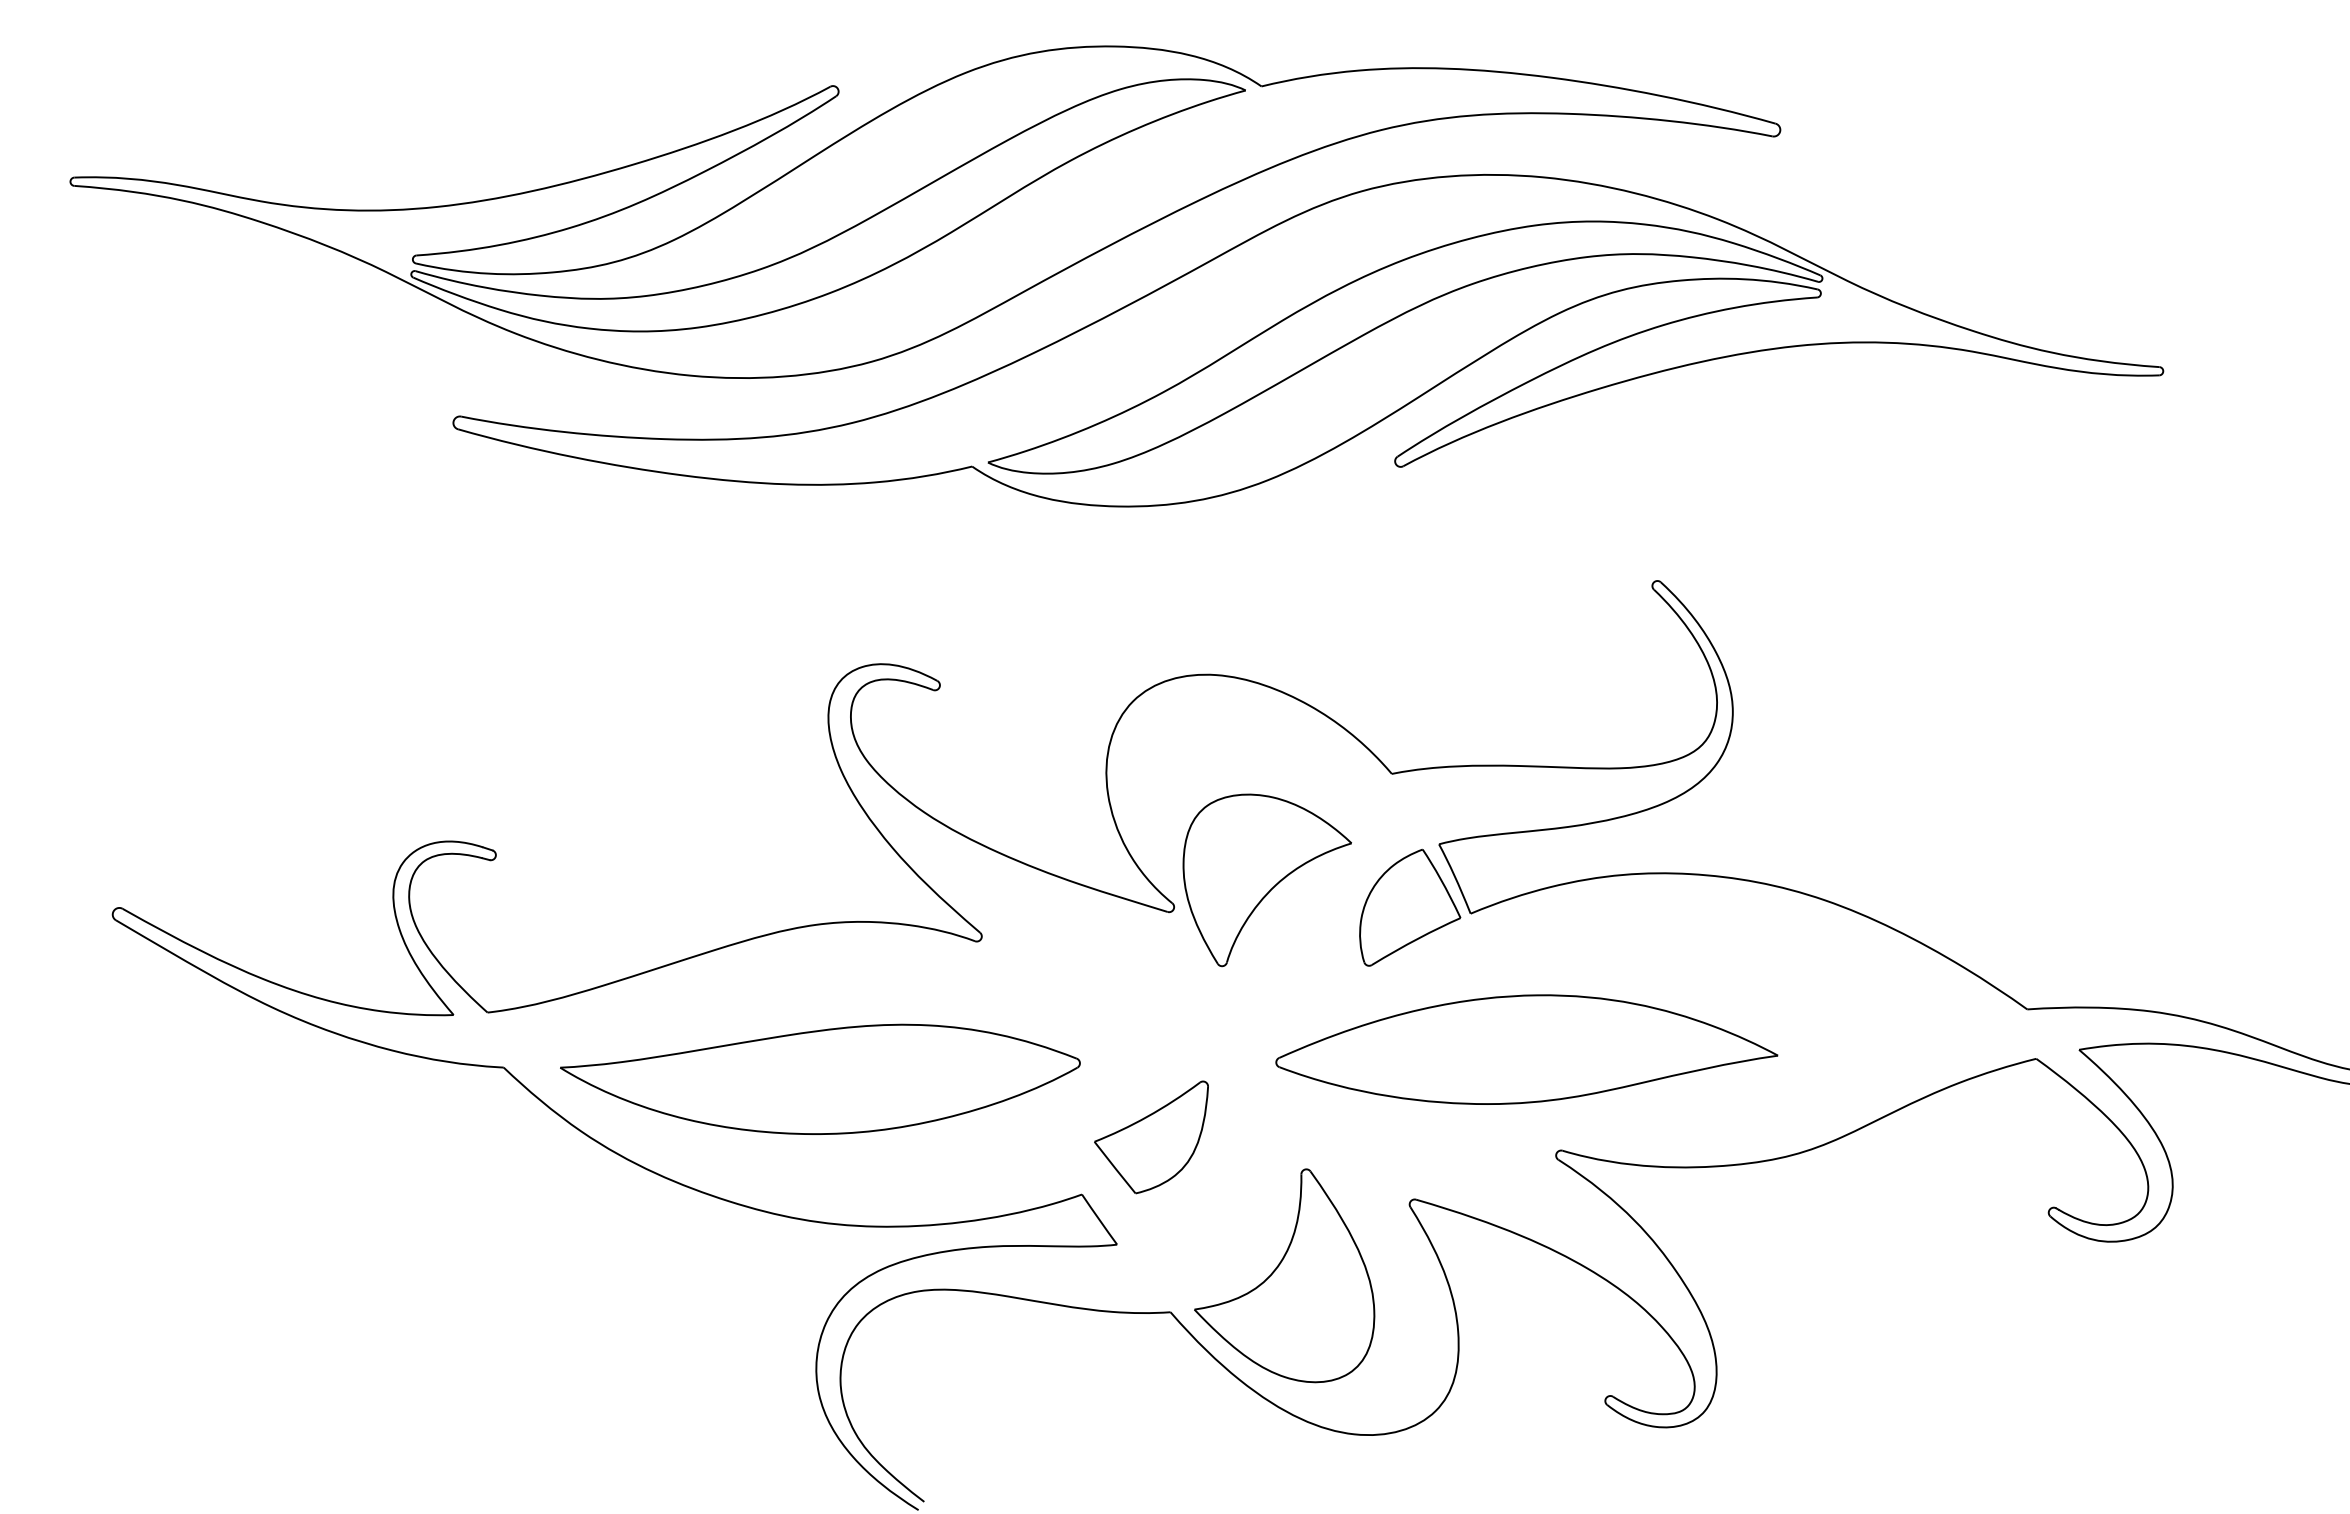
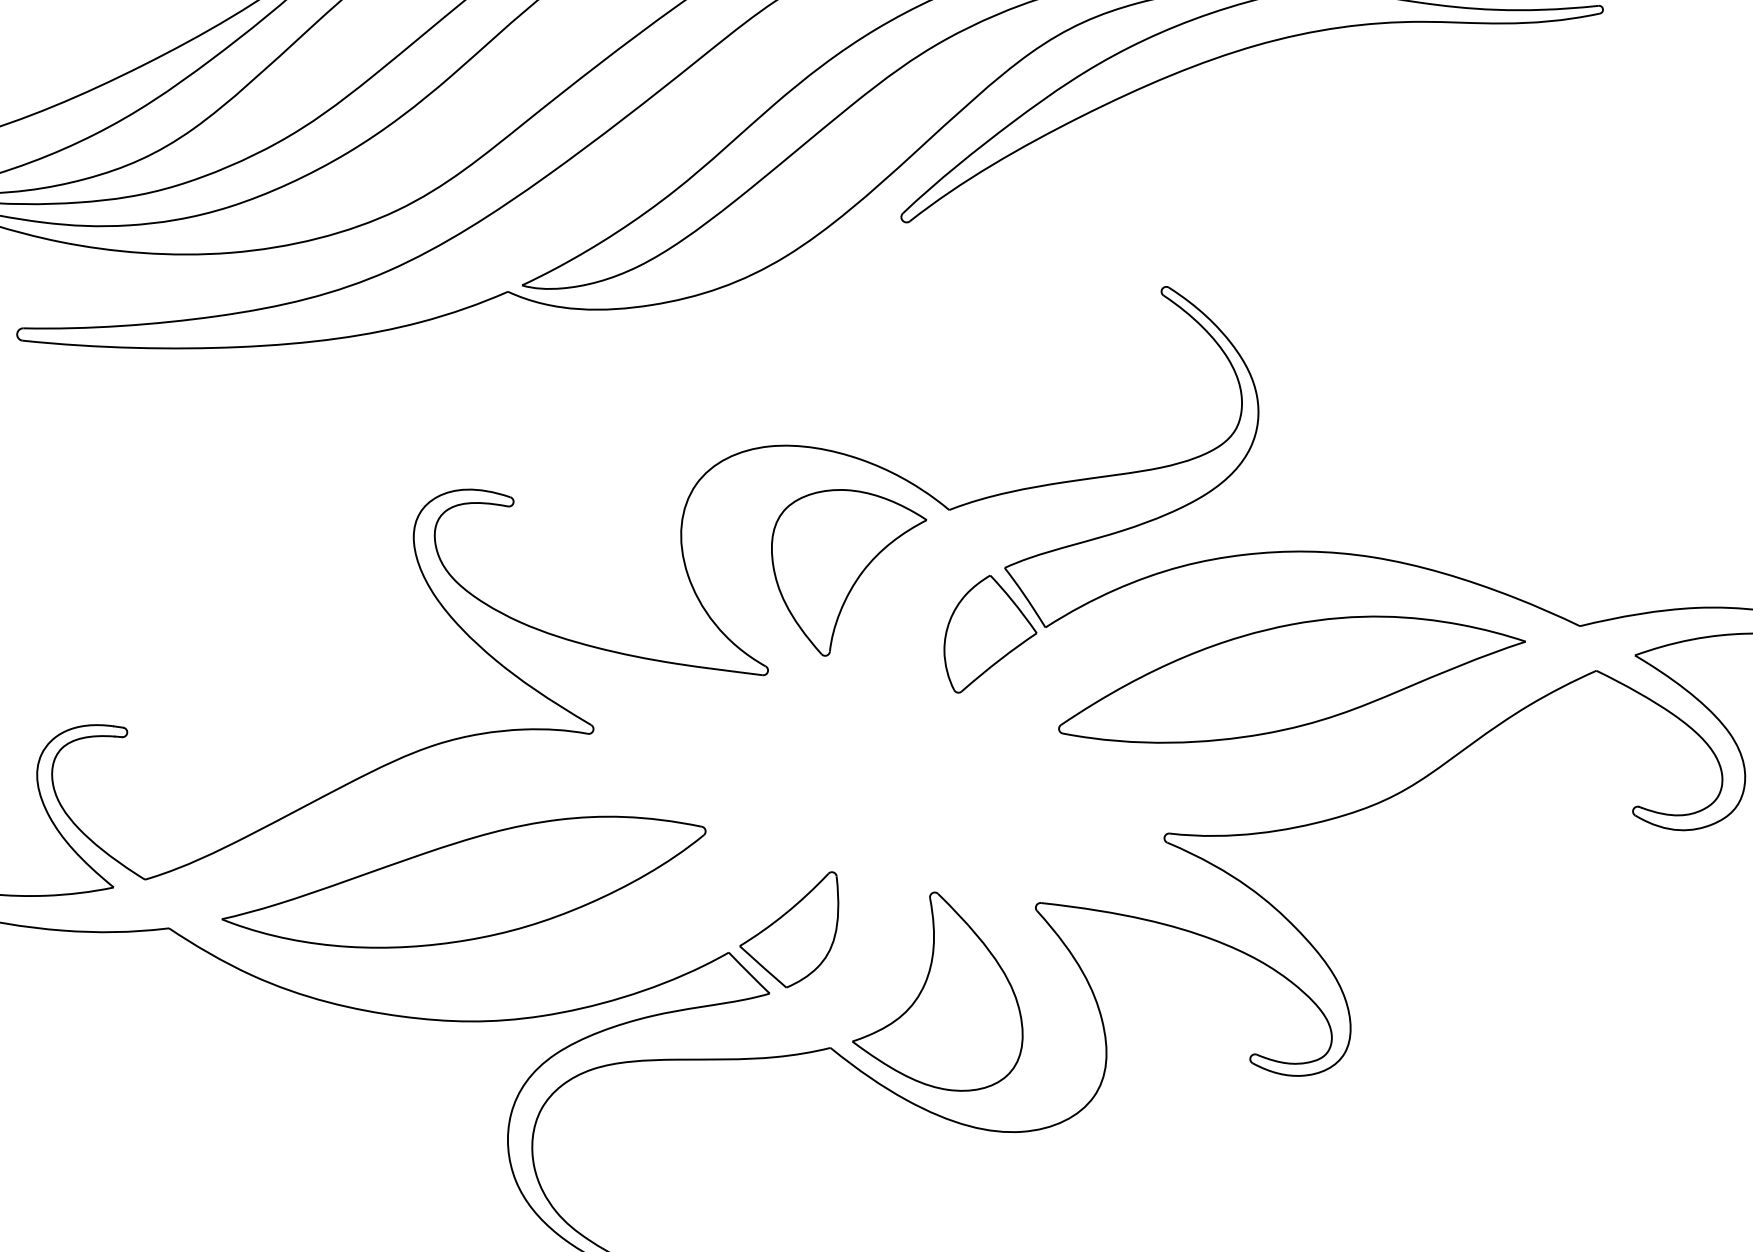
part: (1266, 880) -> (853, 568), moved
part: (1526, 1049) -> (1290, 676), moved
part: (1151, 1137) -> (792, 932), moved

